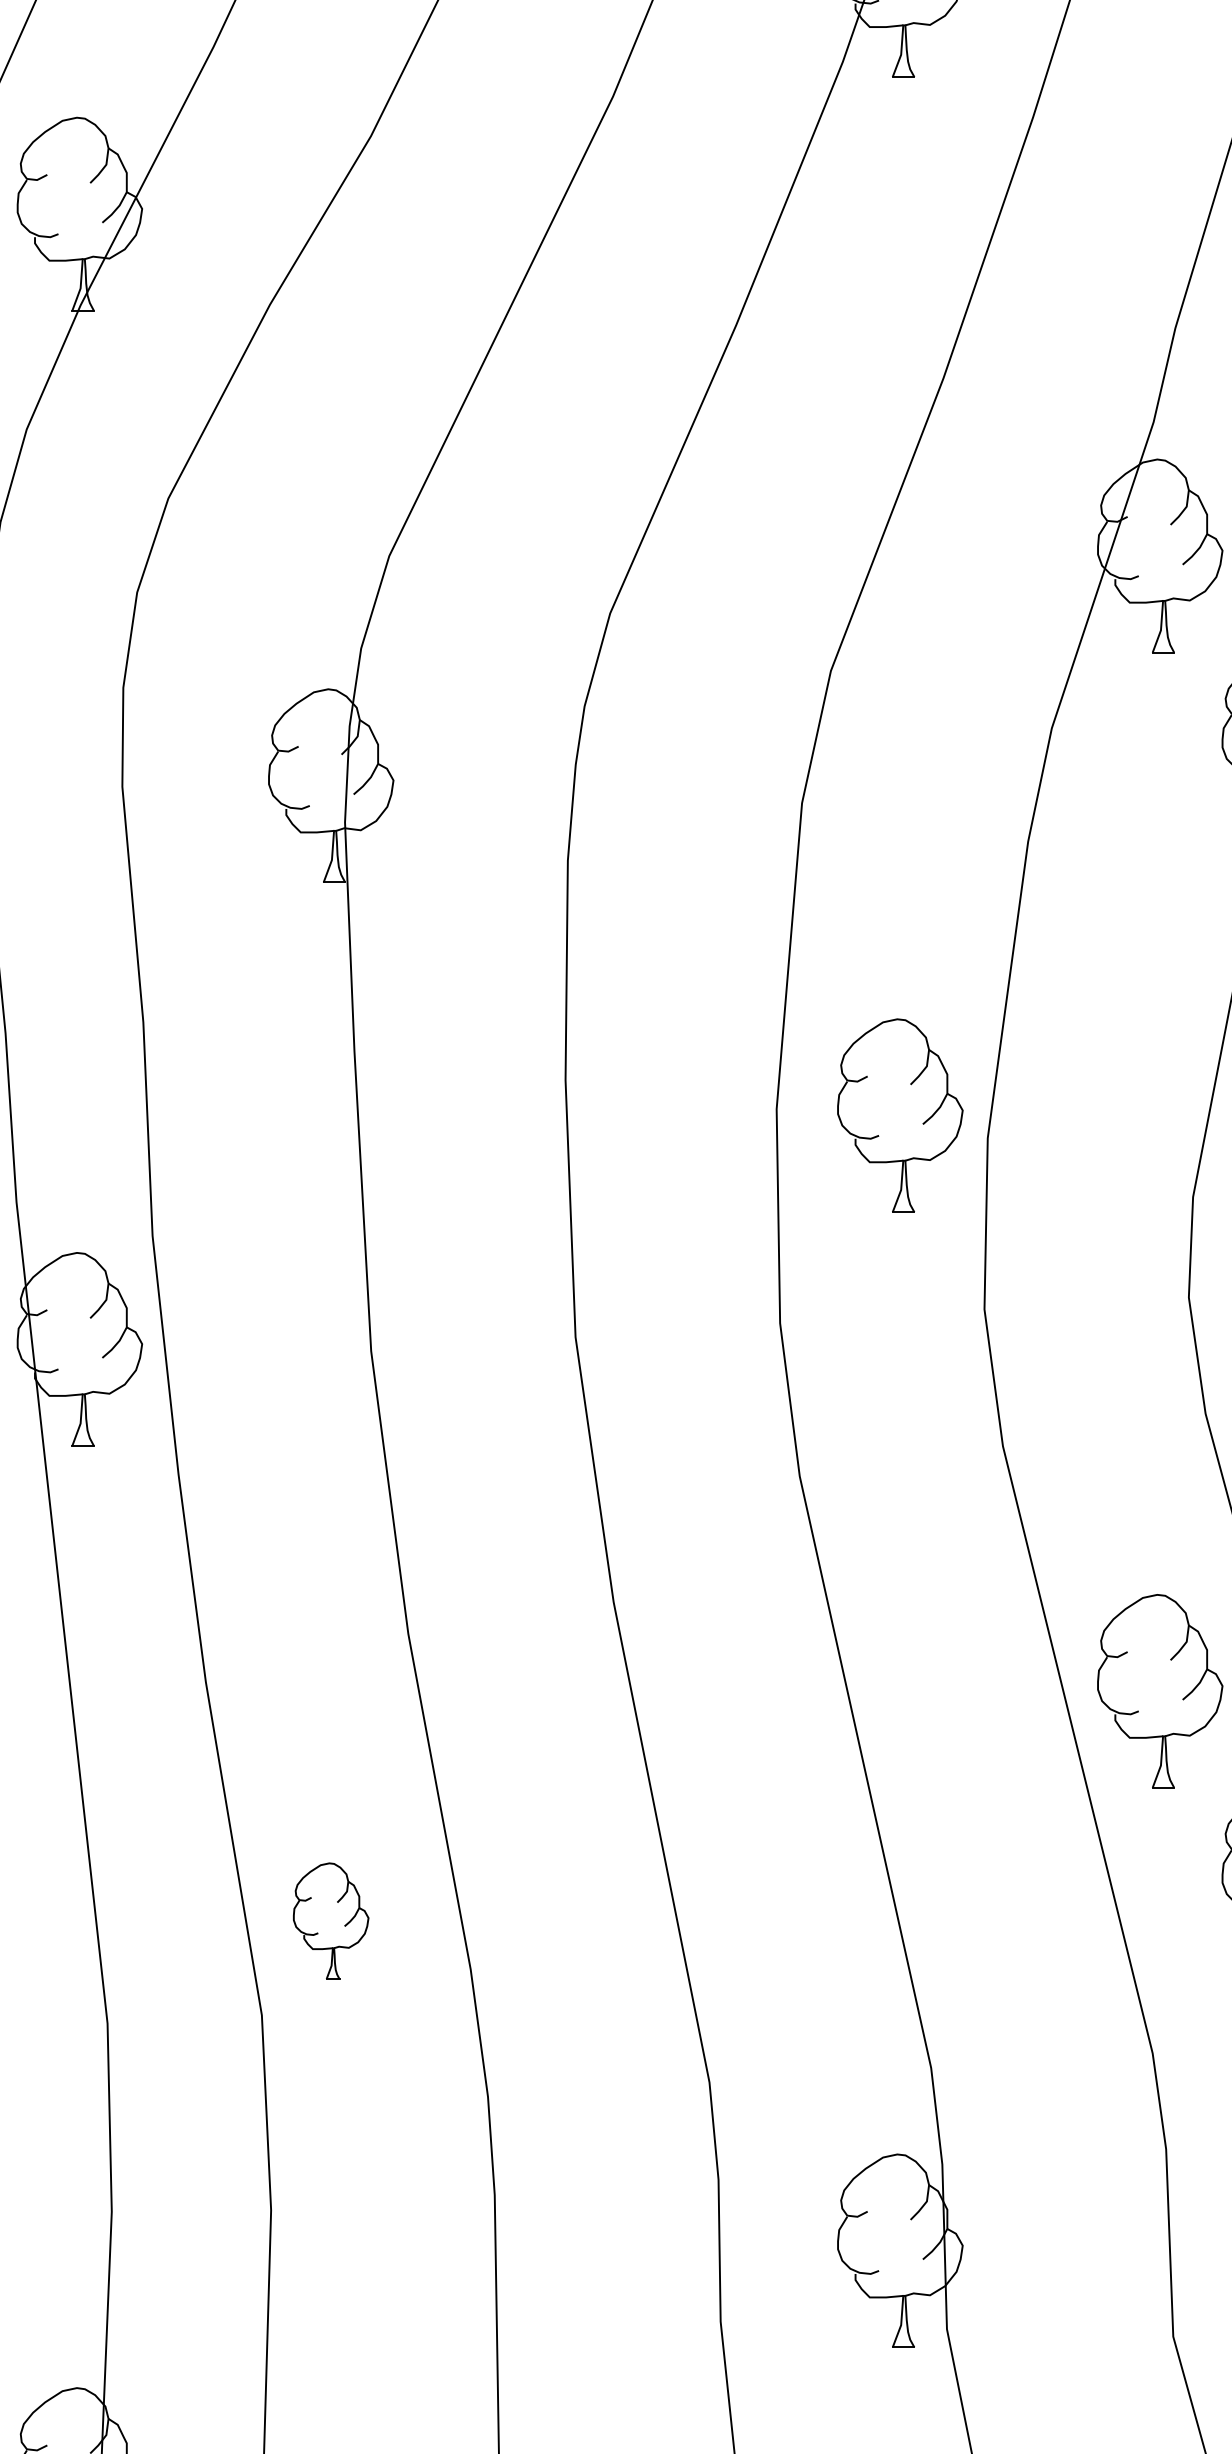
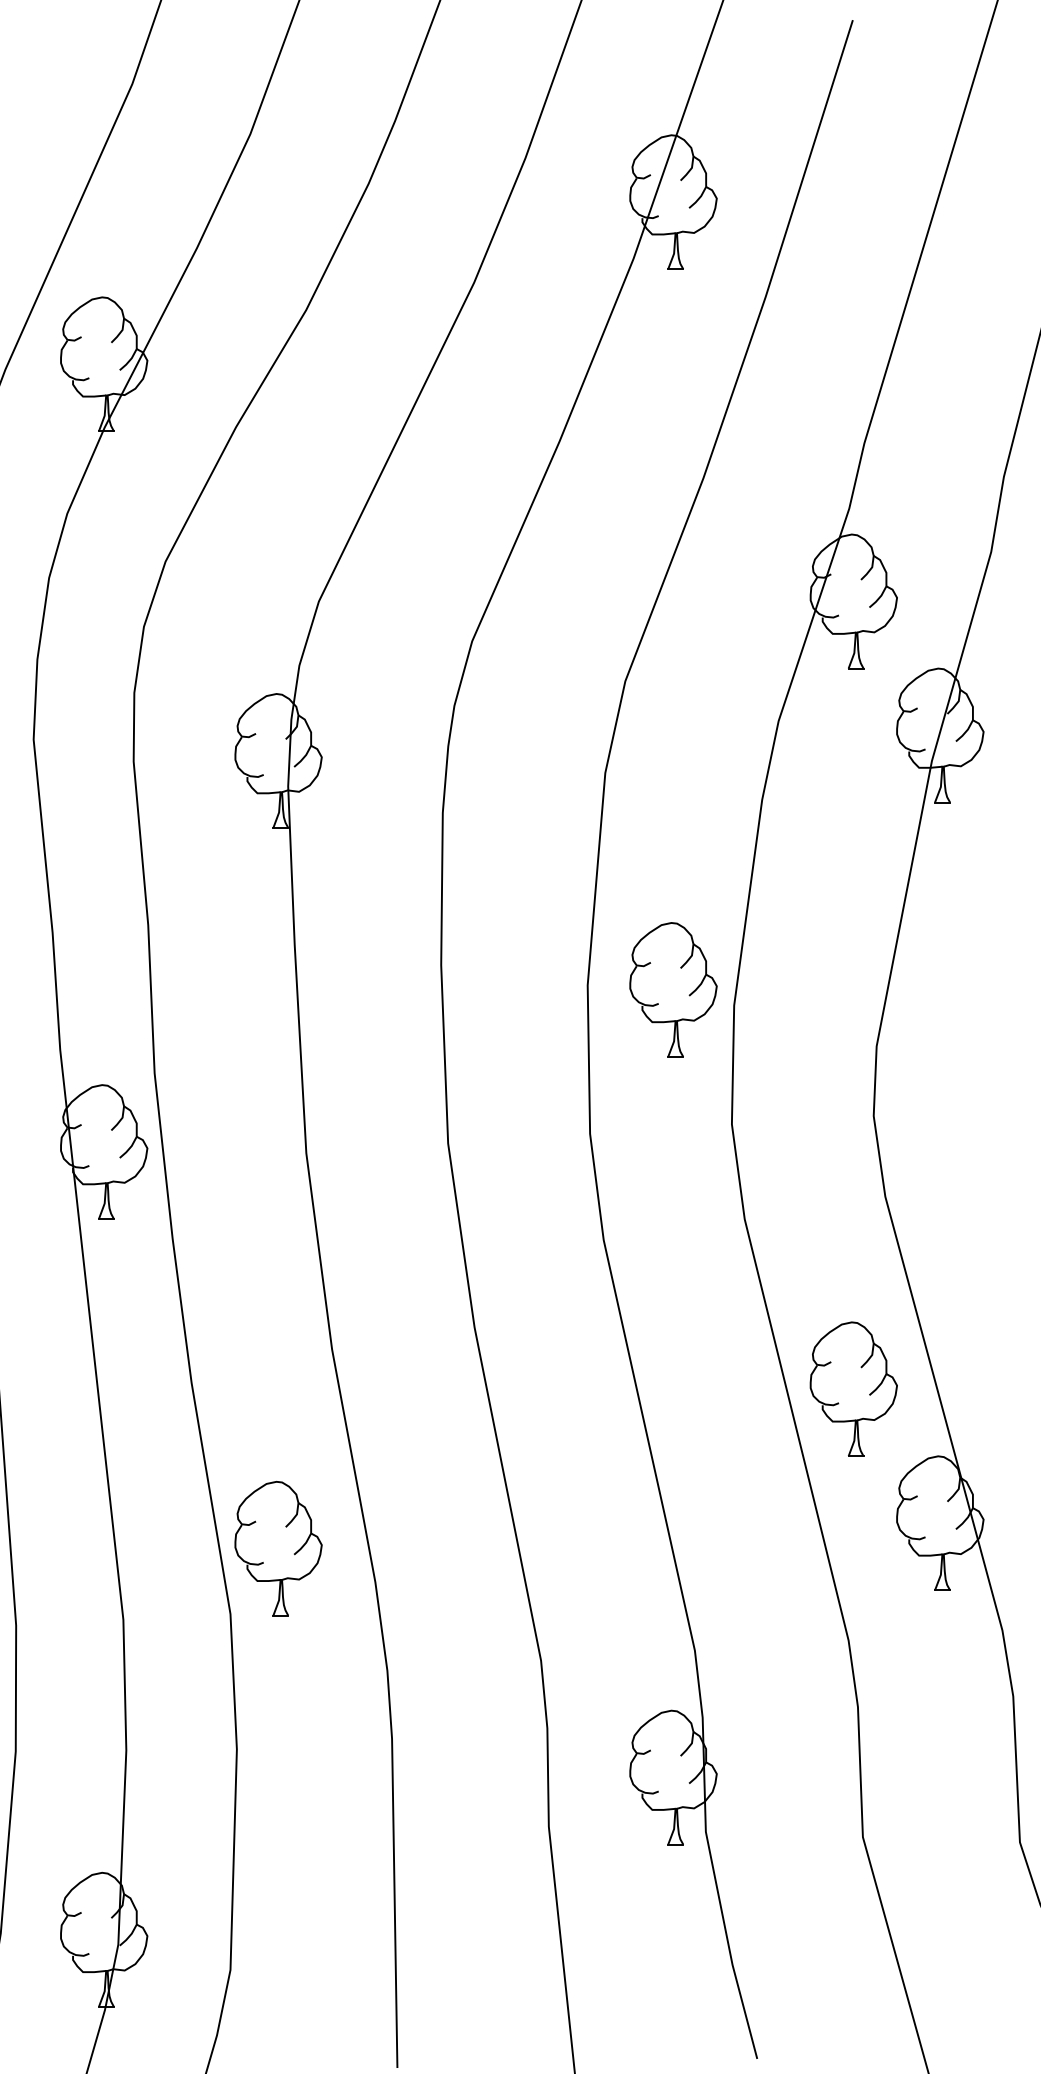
part: (331, 1920) -> (278, 1548), size x1.67

